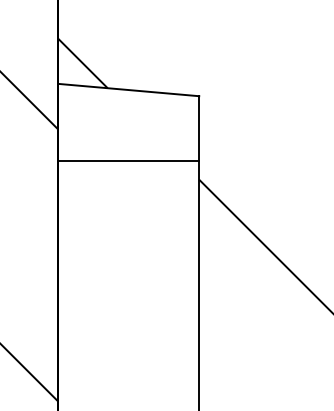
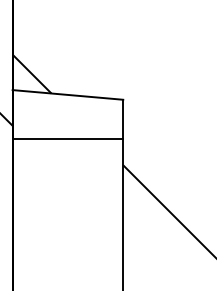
line: (128, 160) -> (67, 138), moved

